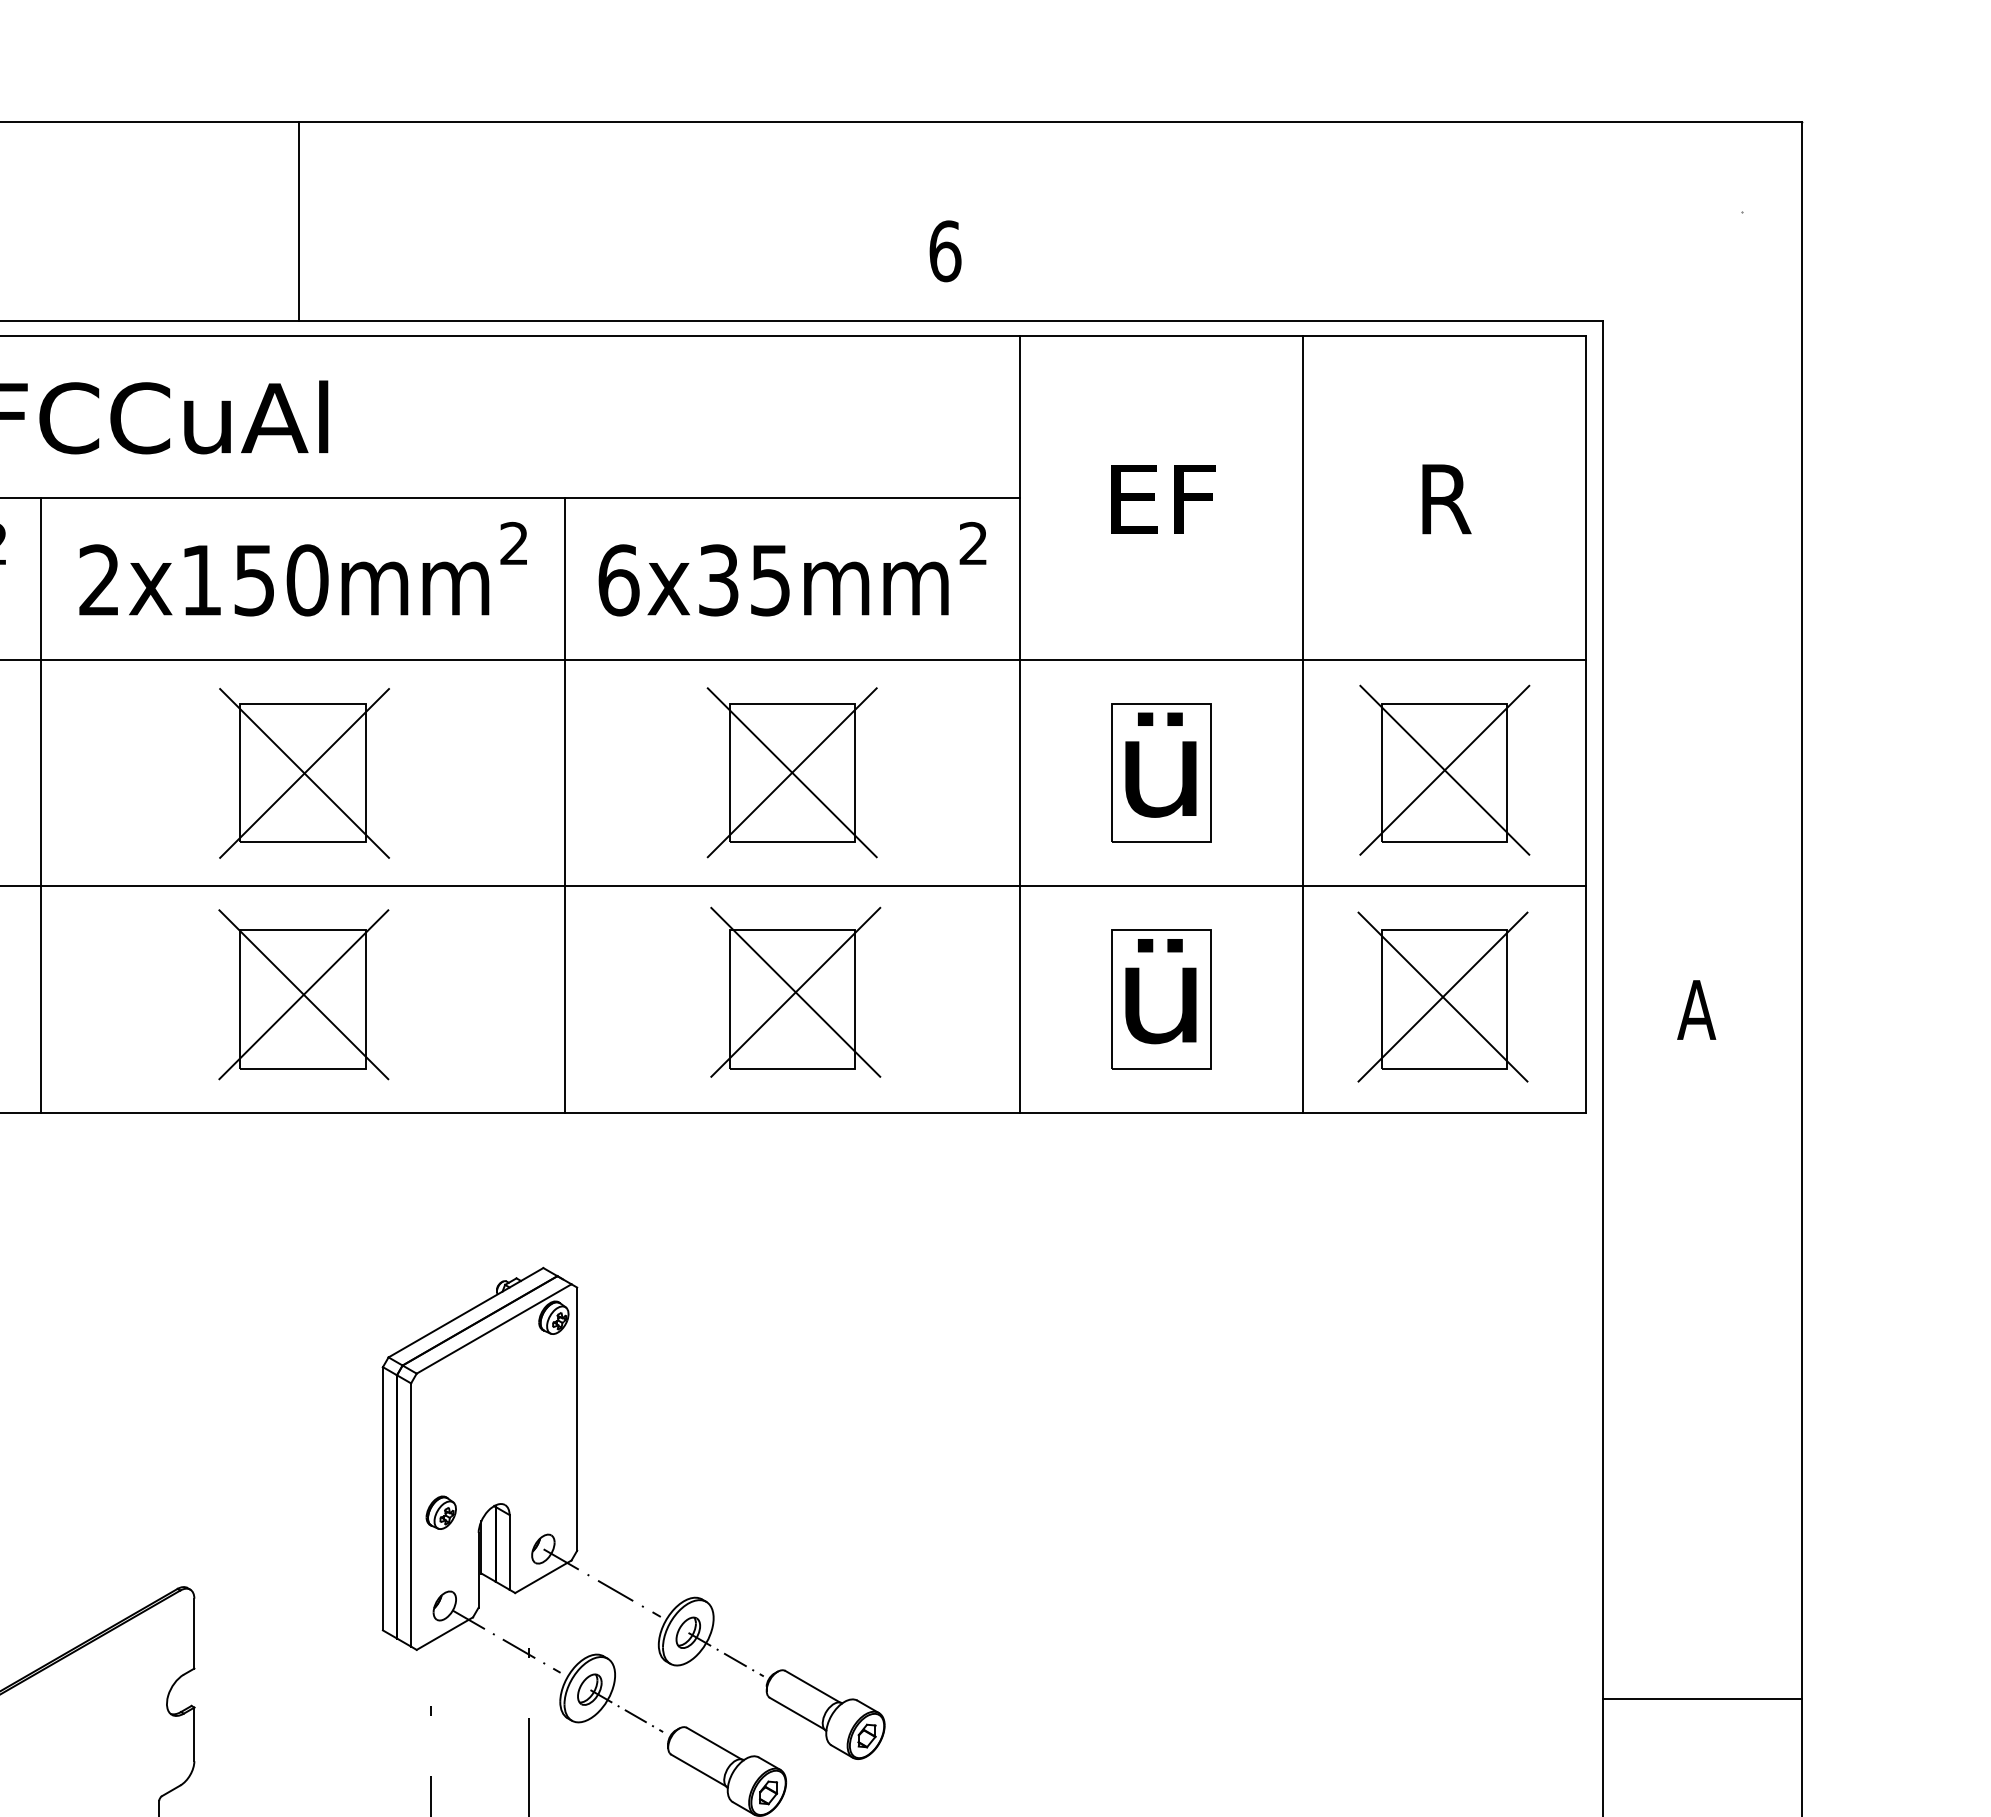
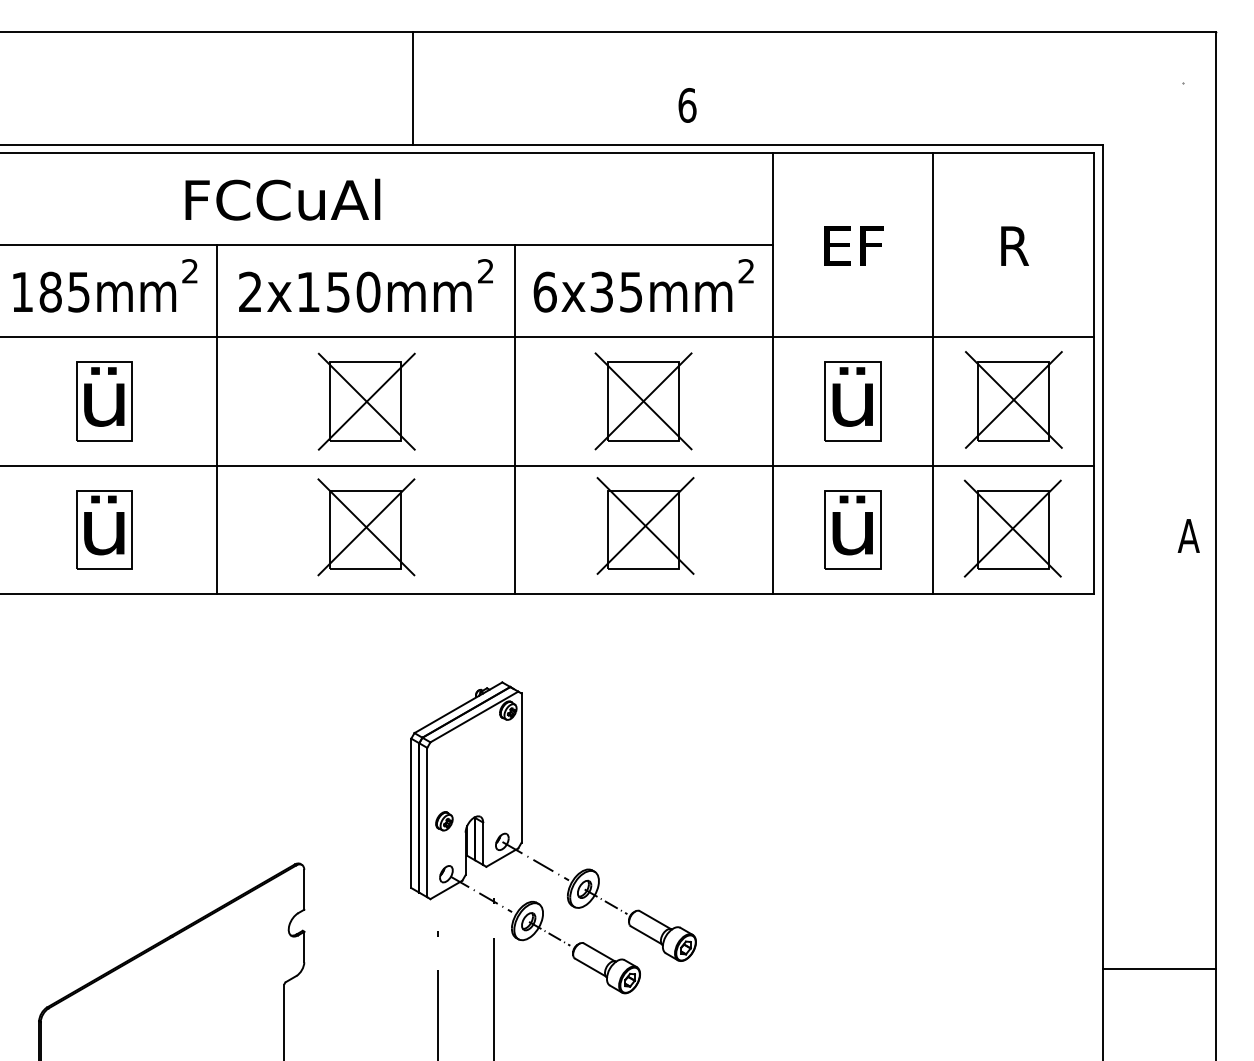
line: (298, 221) -> (412, 88), moved
text: (945, 251) -> (687, 105), moved
text: (1696, 1009) -> (1188, 535), moved
line: (1701, 1699) -> (1159, 969), moved

